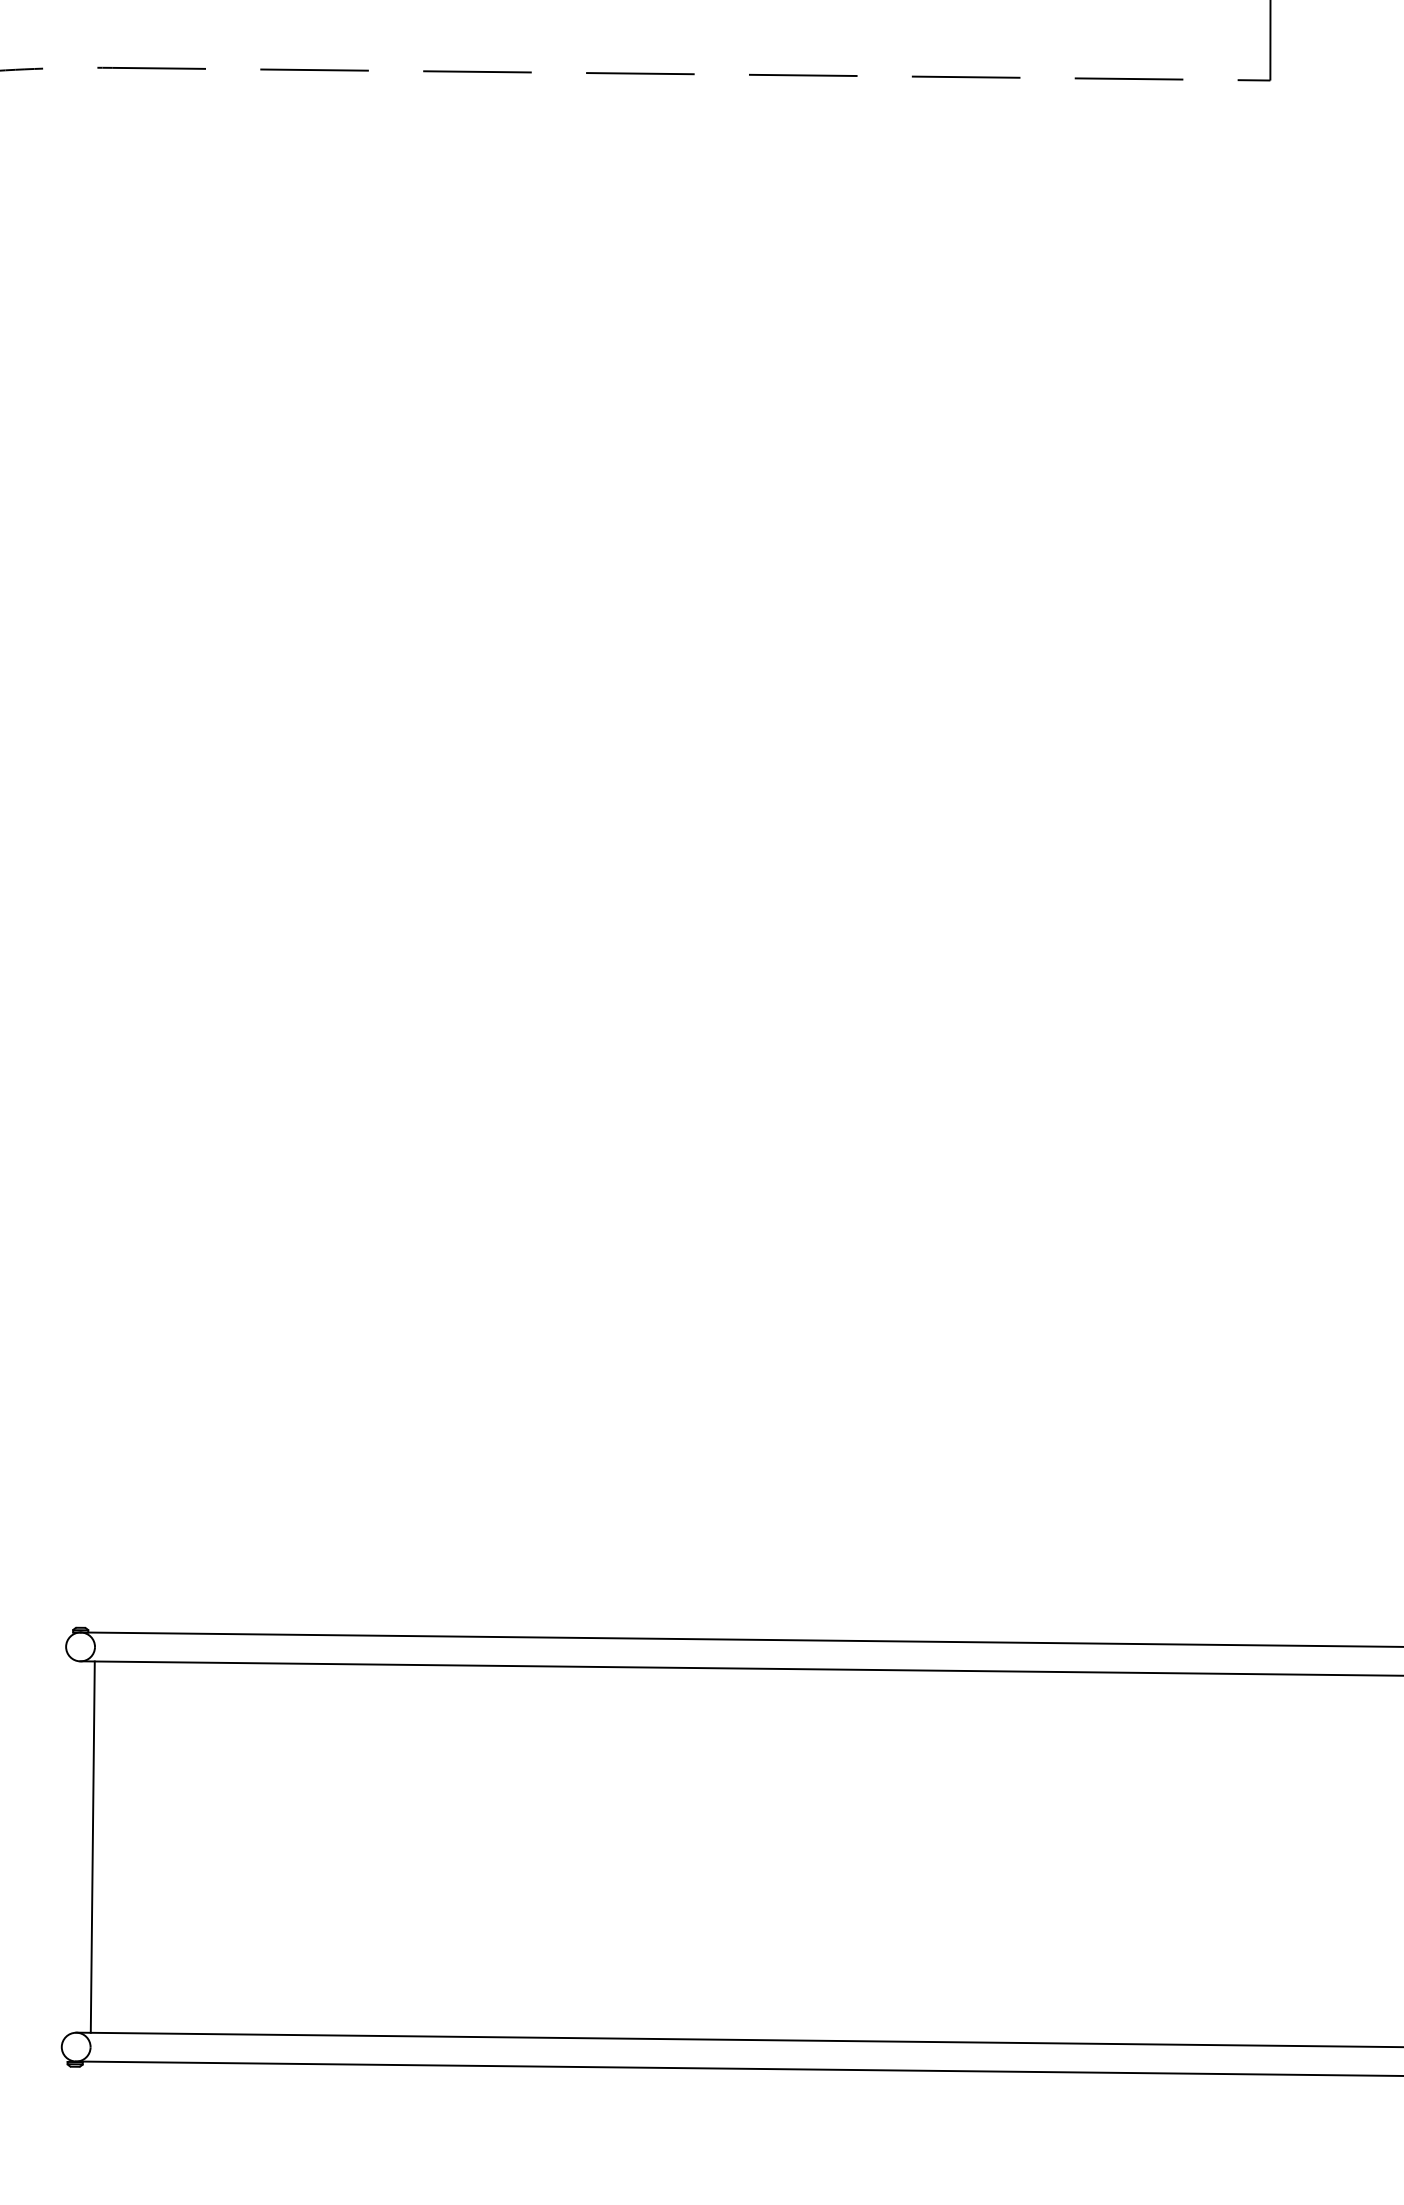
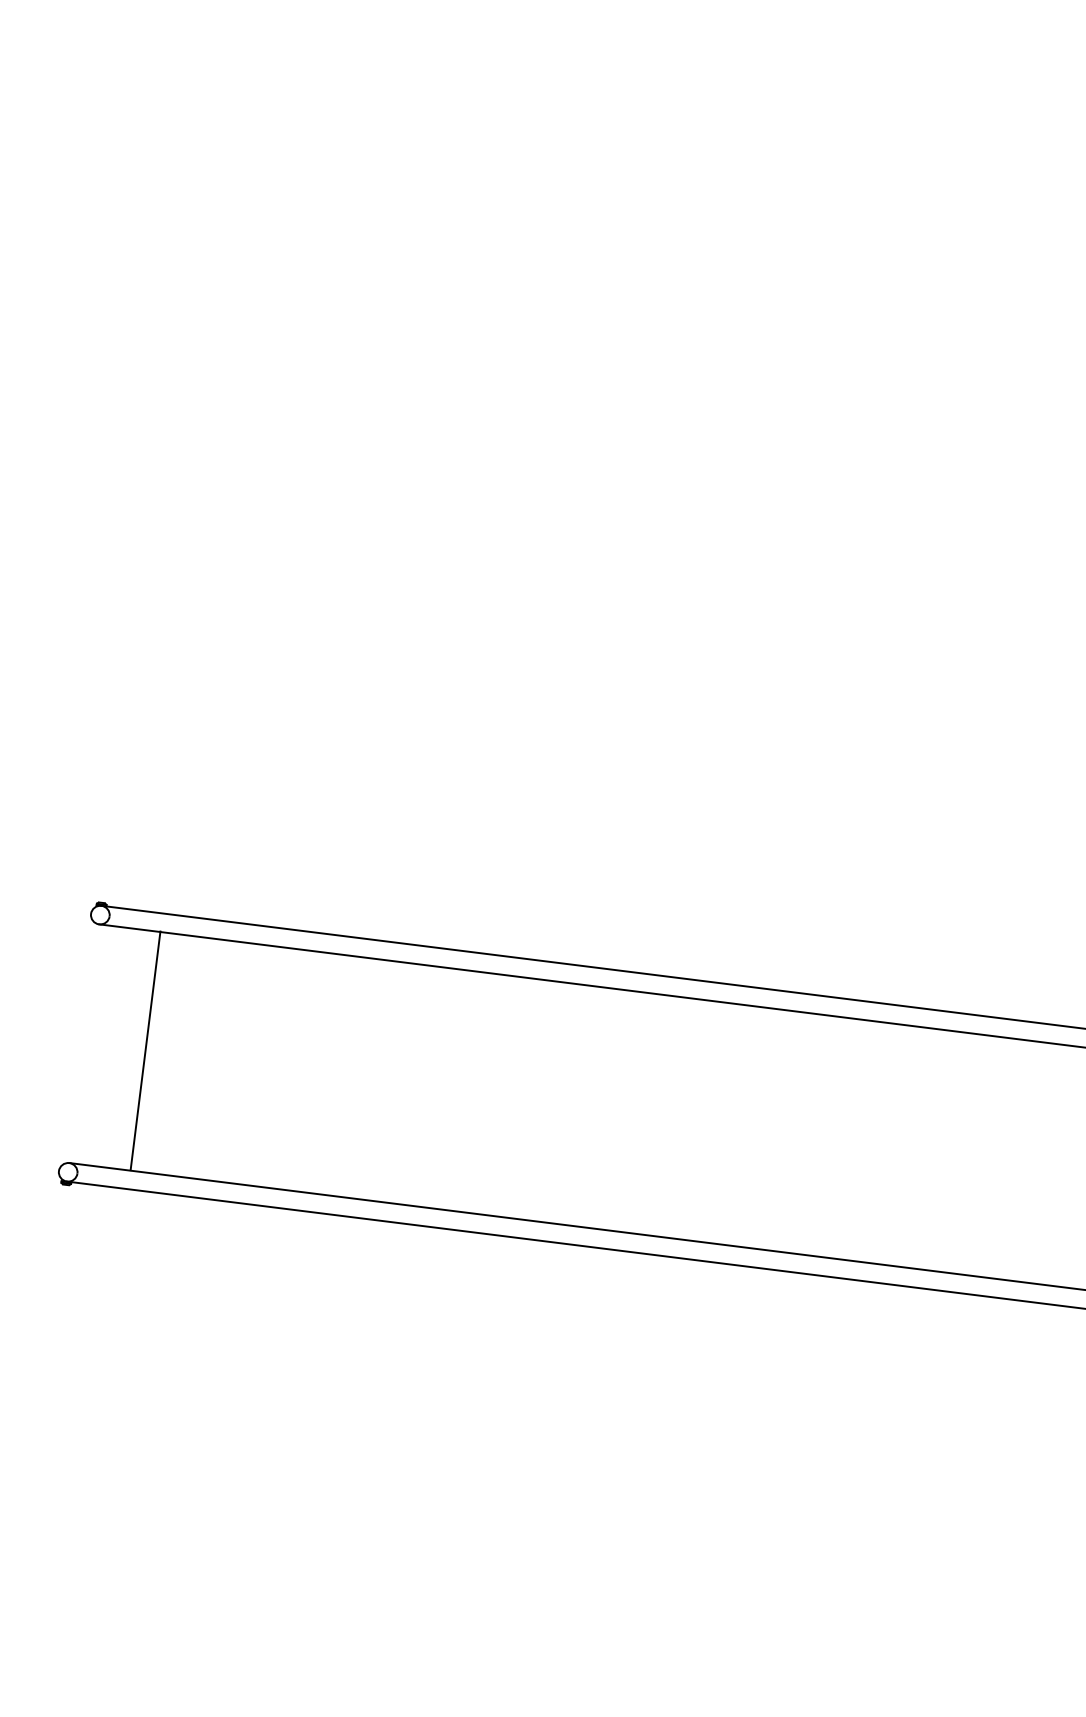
line: (92, 1846) -> (145, 1050), moved

